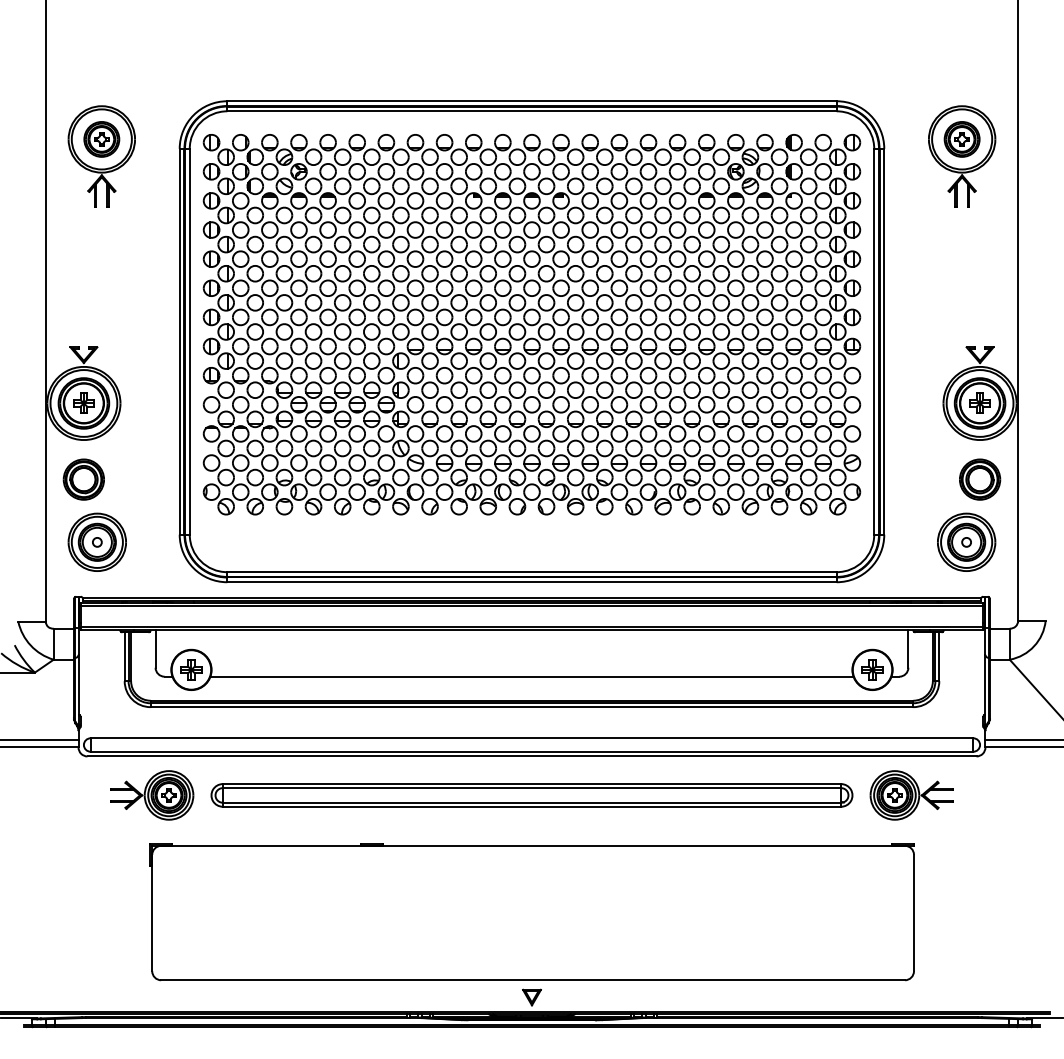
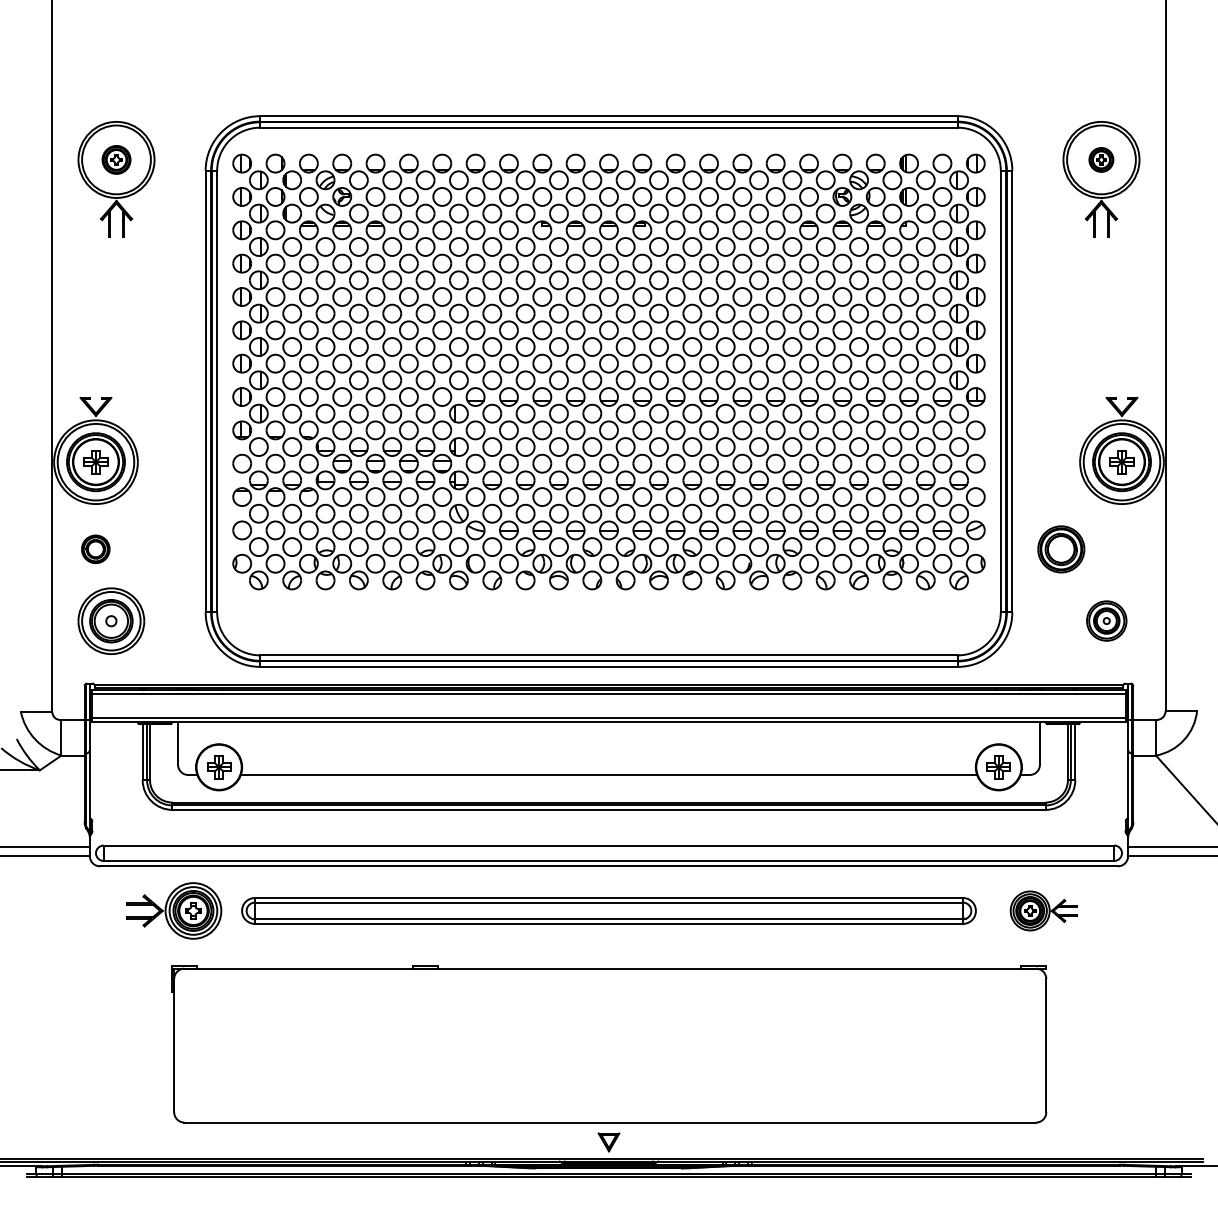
part: (101, 139) -> (116, 159), size x0.7
part: (961, 139) -> (1100, 159), size x0.6
part: (83, 479) -> (95, 549), size x0.6
part: (980, 479) -> (1061, 549), moved
part: (966, 541) -> (1106, 620), size x0.6
part: (911, 795) -> (1043, 911), size x0.7

